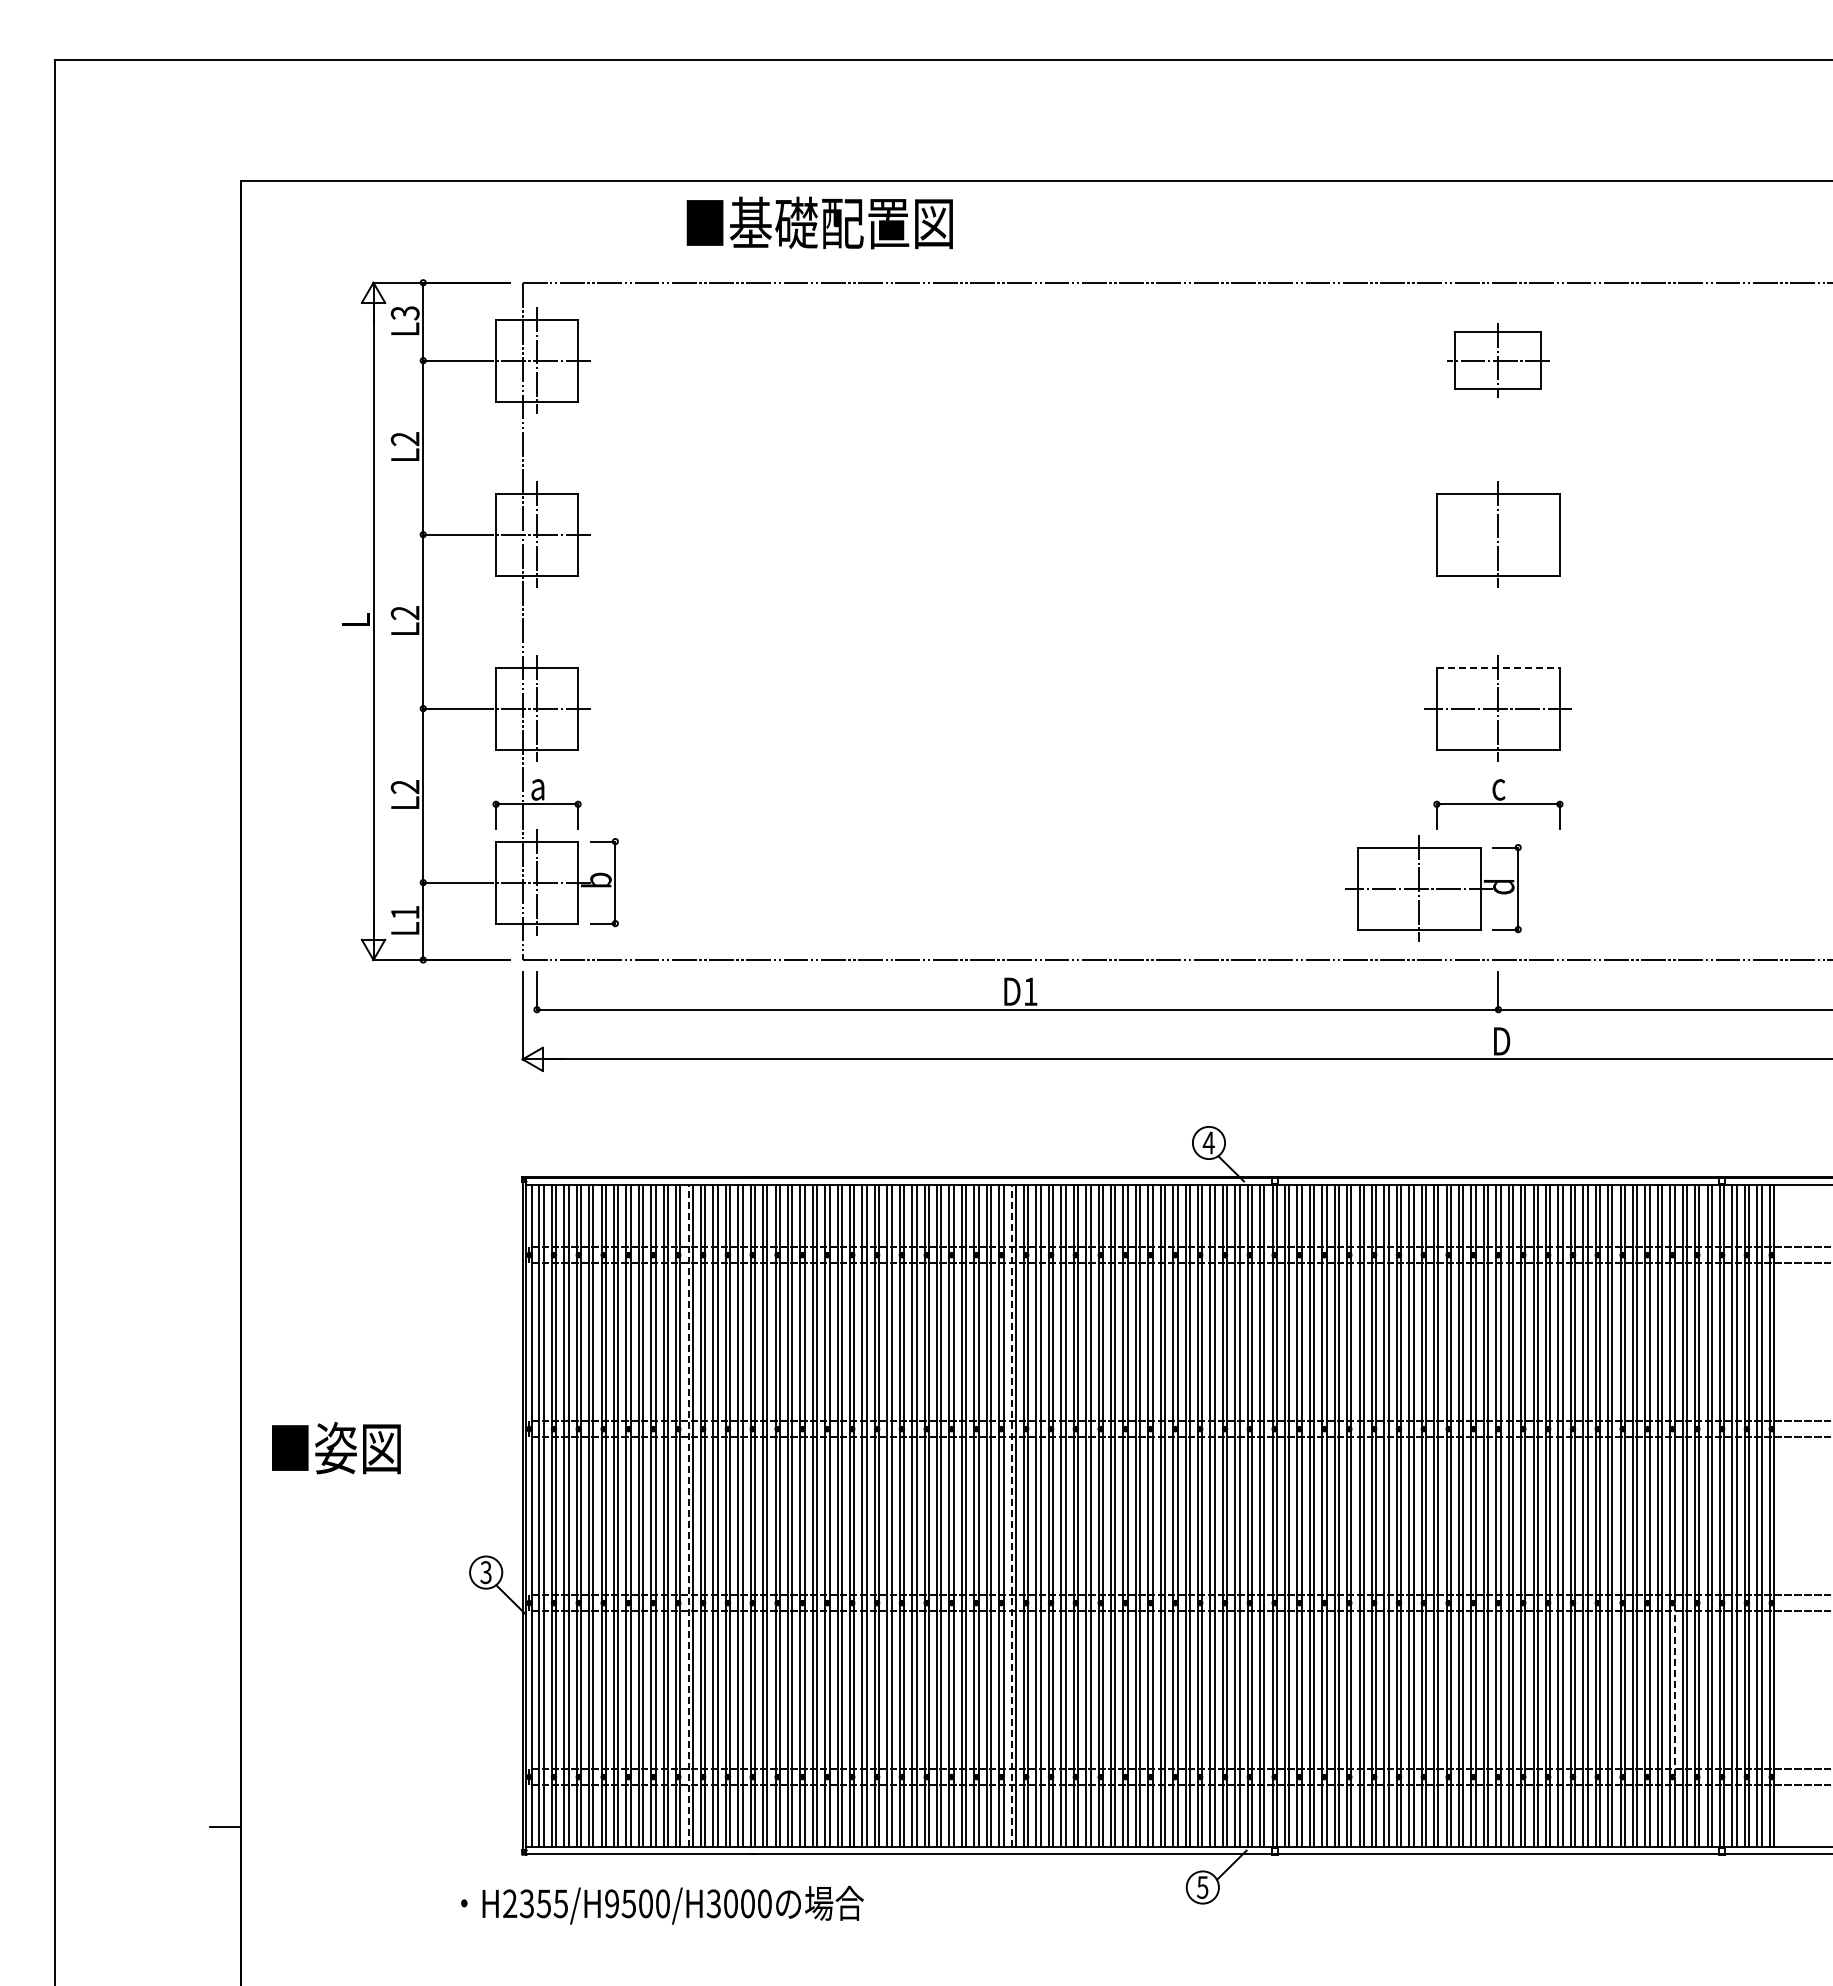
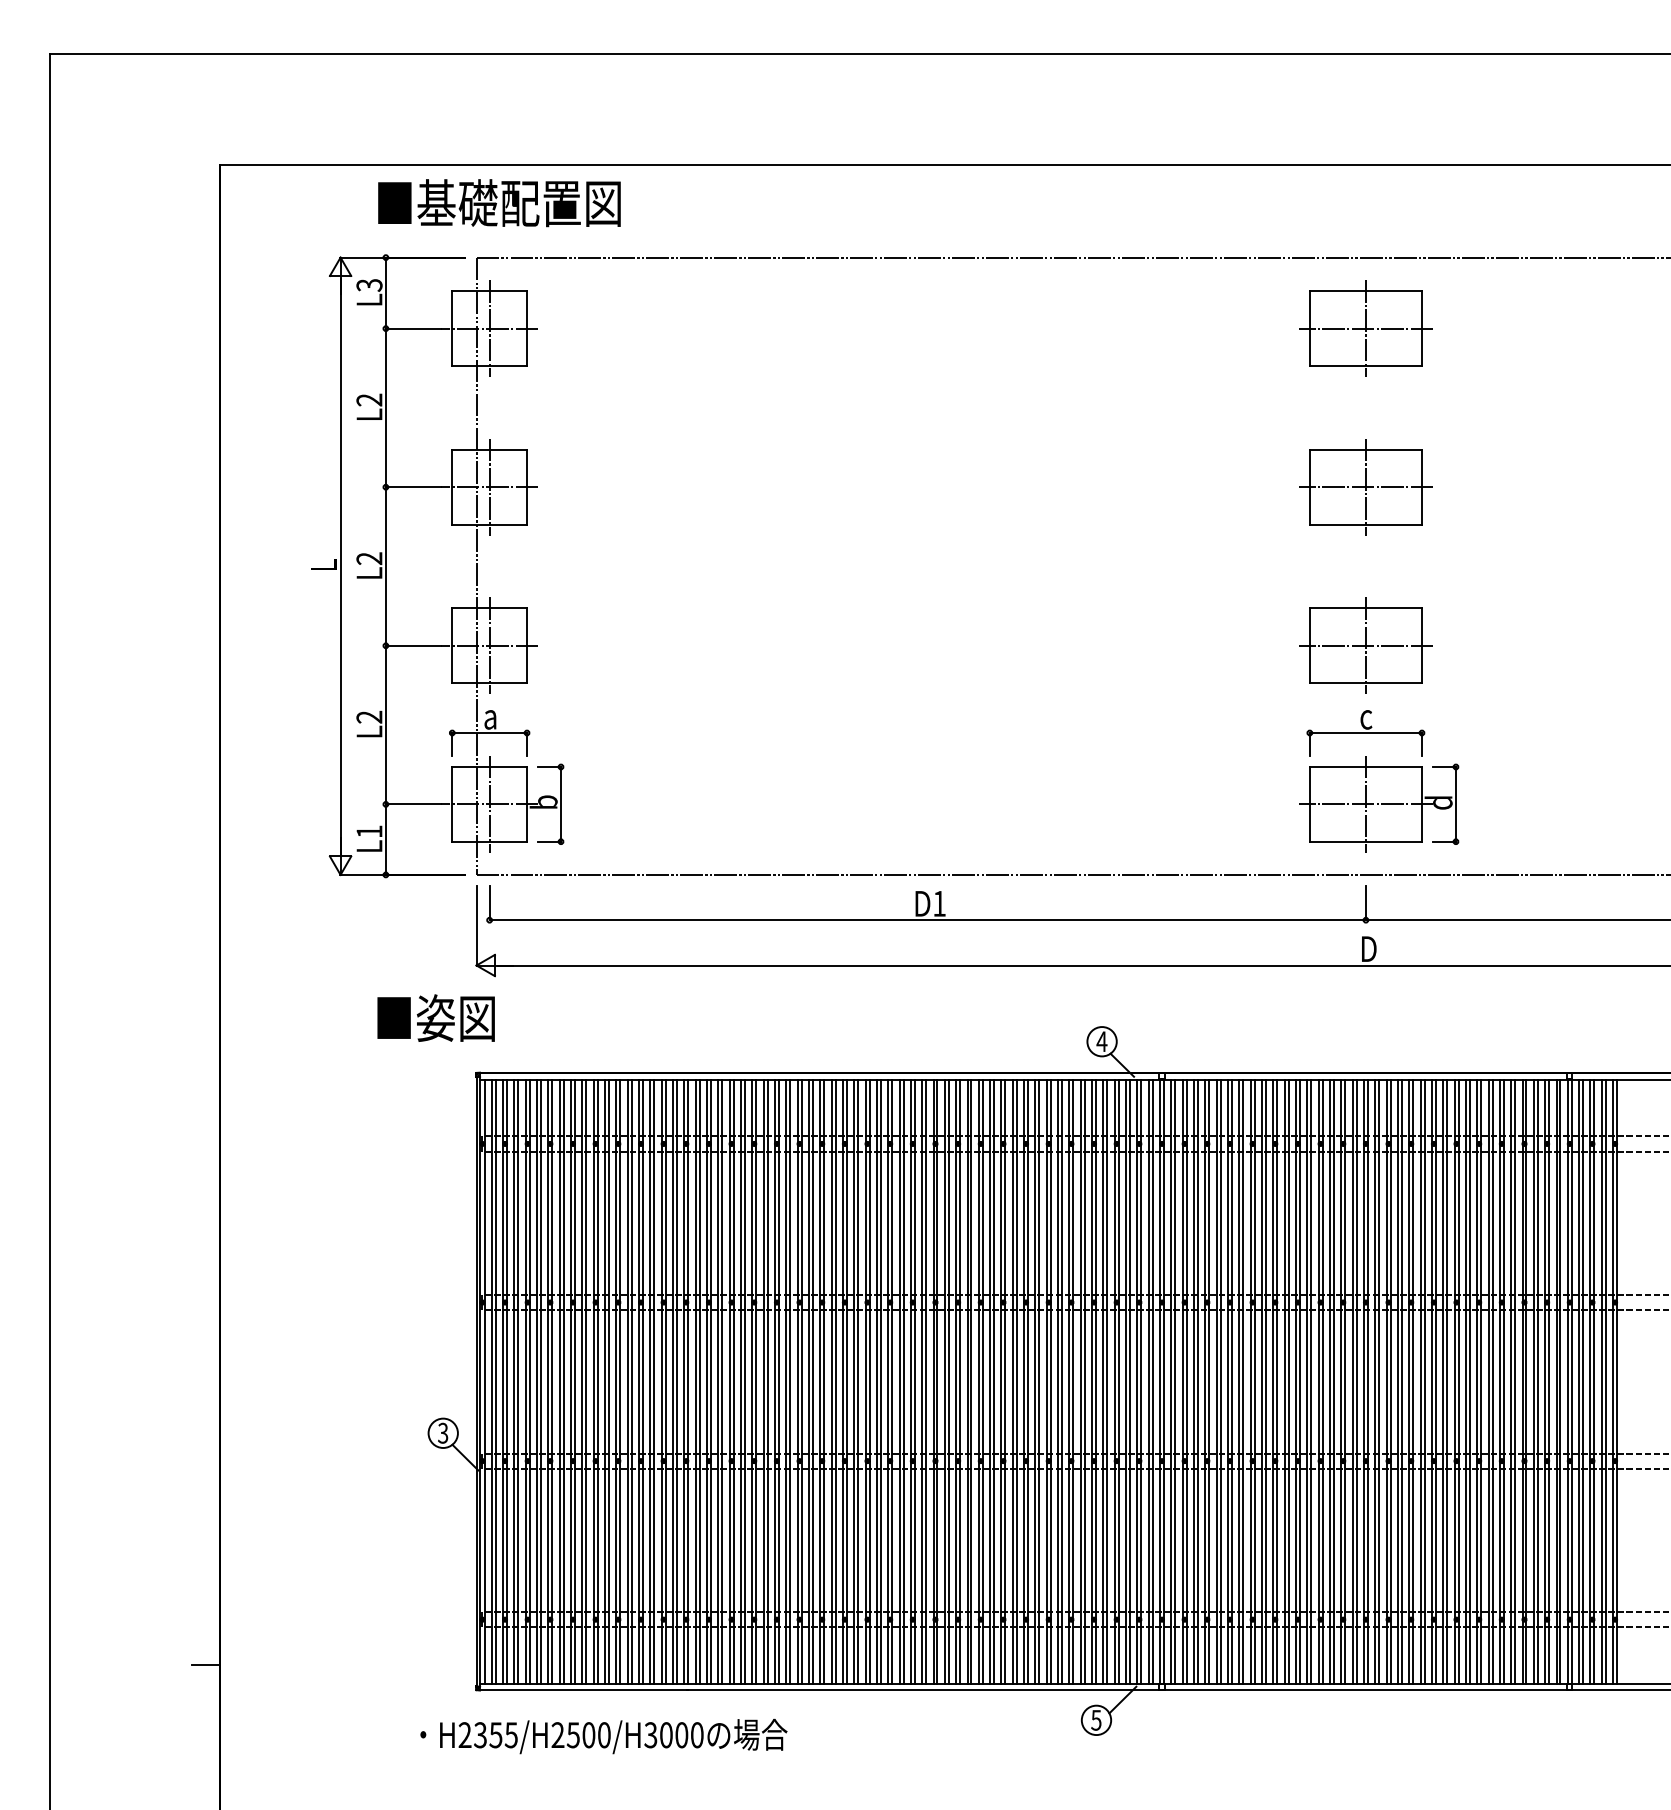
text: (819, 222) -> (499, 202), moved
part: (1497, 360) -> (1365, 328), size x1.43
line: (1498, 534) -> (1365, 487), added
line: (1498, 667) -> (1365, 608), dashed -> solid
part: (1433, 888) -> (1378, 804), moved
text: (336, 1448) -> (436, 1018), moved
line: (688, 1515) -> (627, 1381), dashed -> solid
line: (1011, 1515) -> (922, 1381), dashed -> solid
line: (1674, 1689) -> (1526, 1539), dashed -> solid
text: (612, 1903) -> (558, 1734), H2355/H9500/H3000 -> H2355/H2500/H3000

